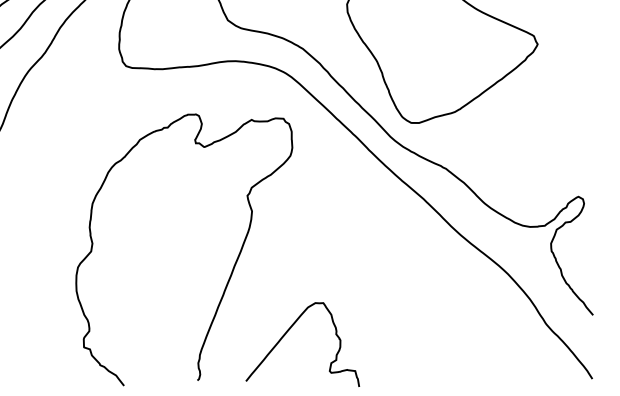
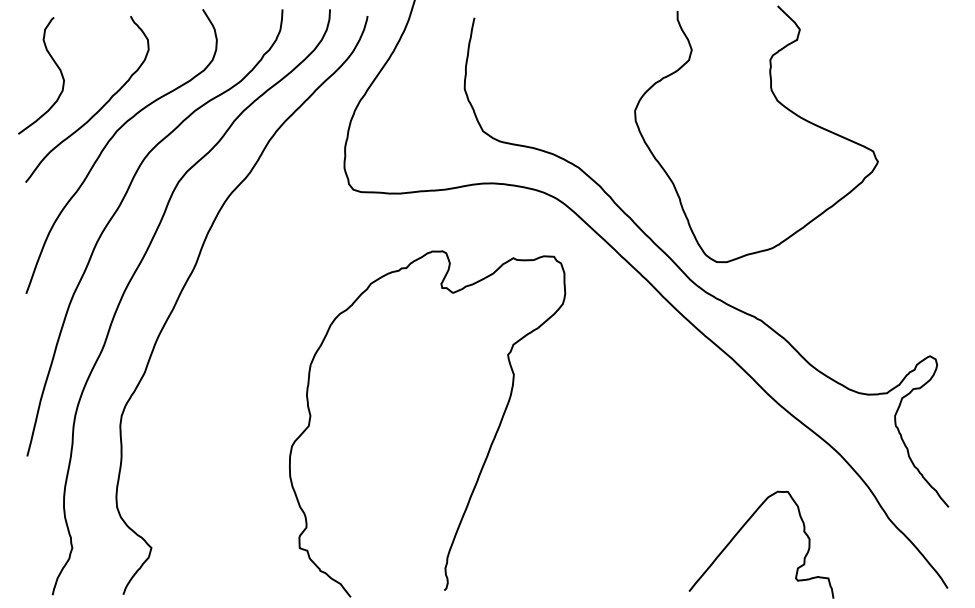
curve: (286, 334) -> (740, 531), moved

